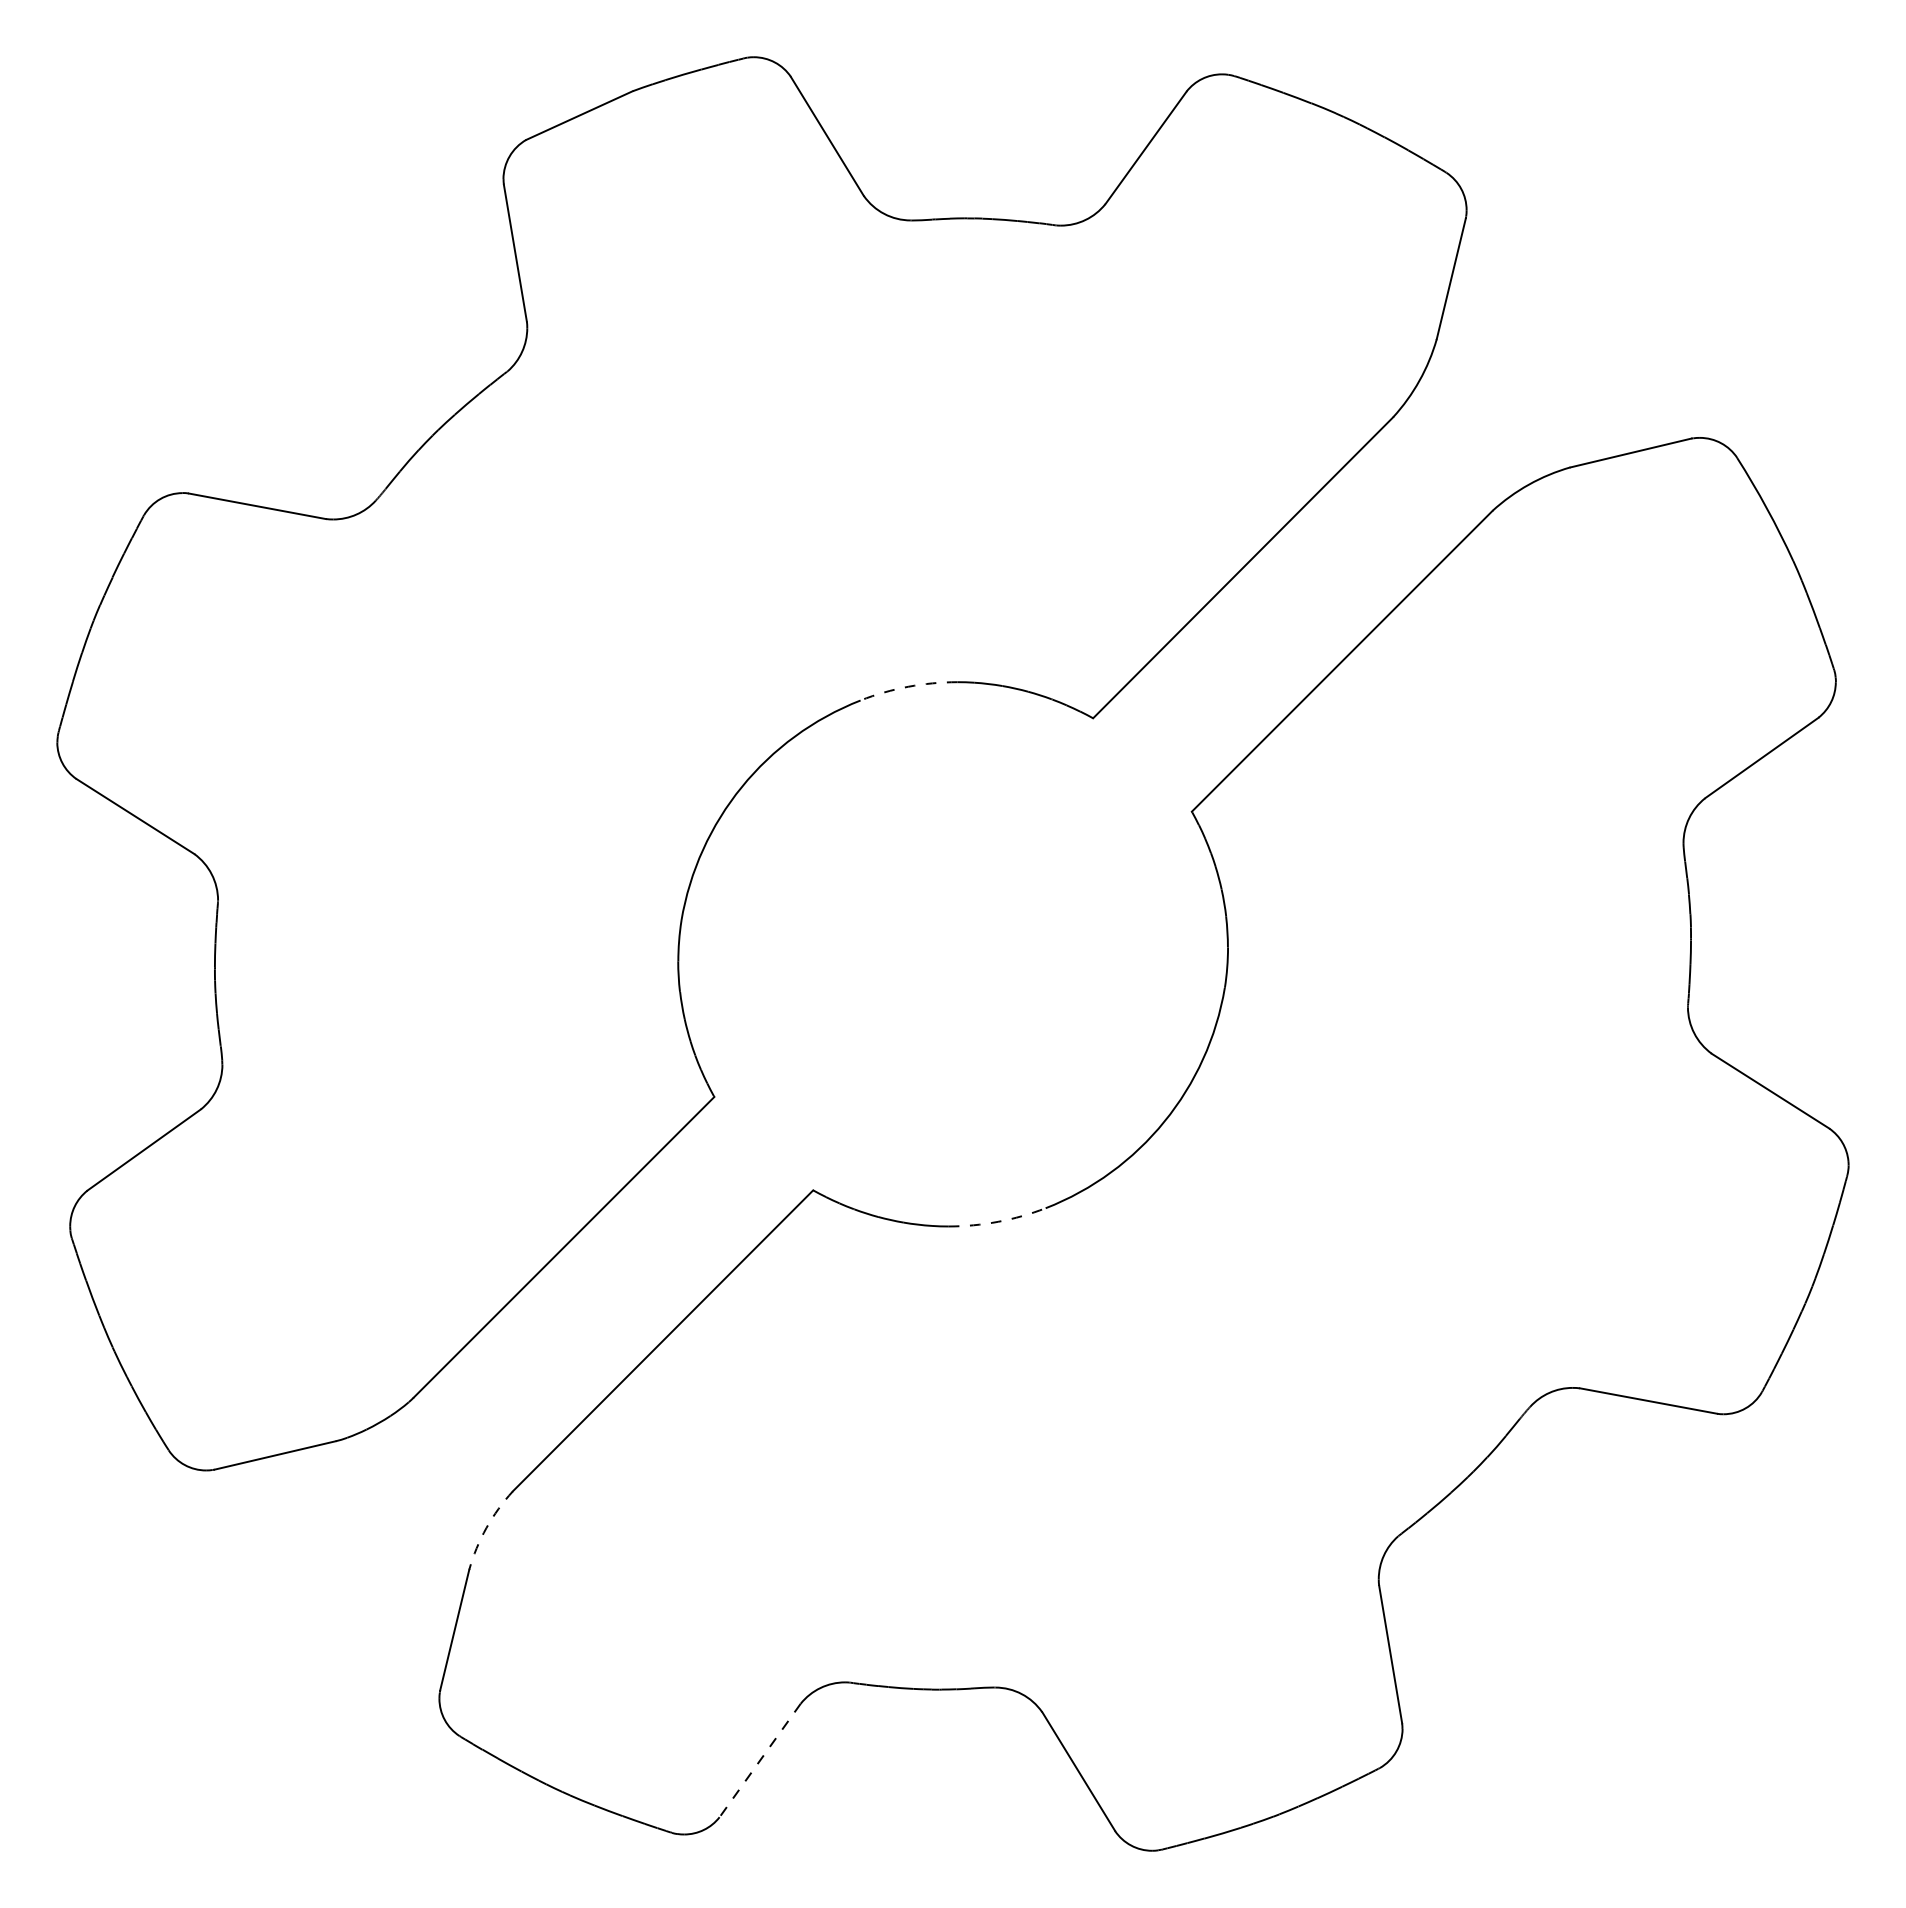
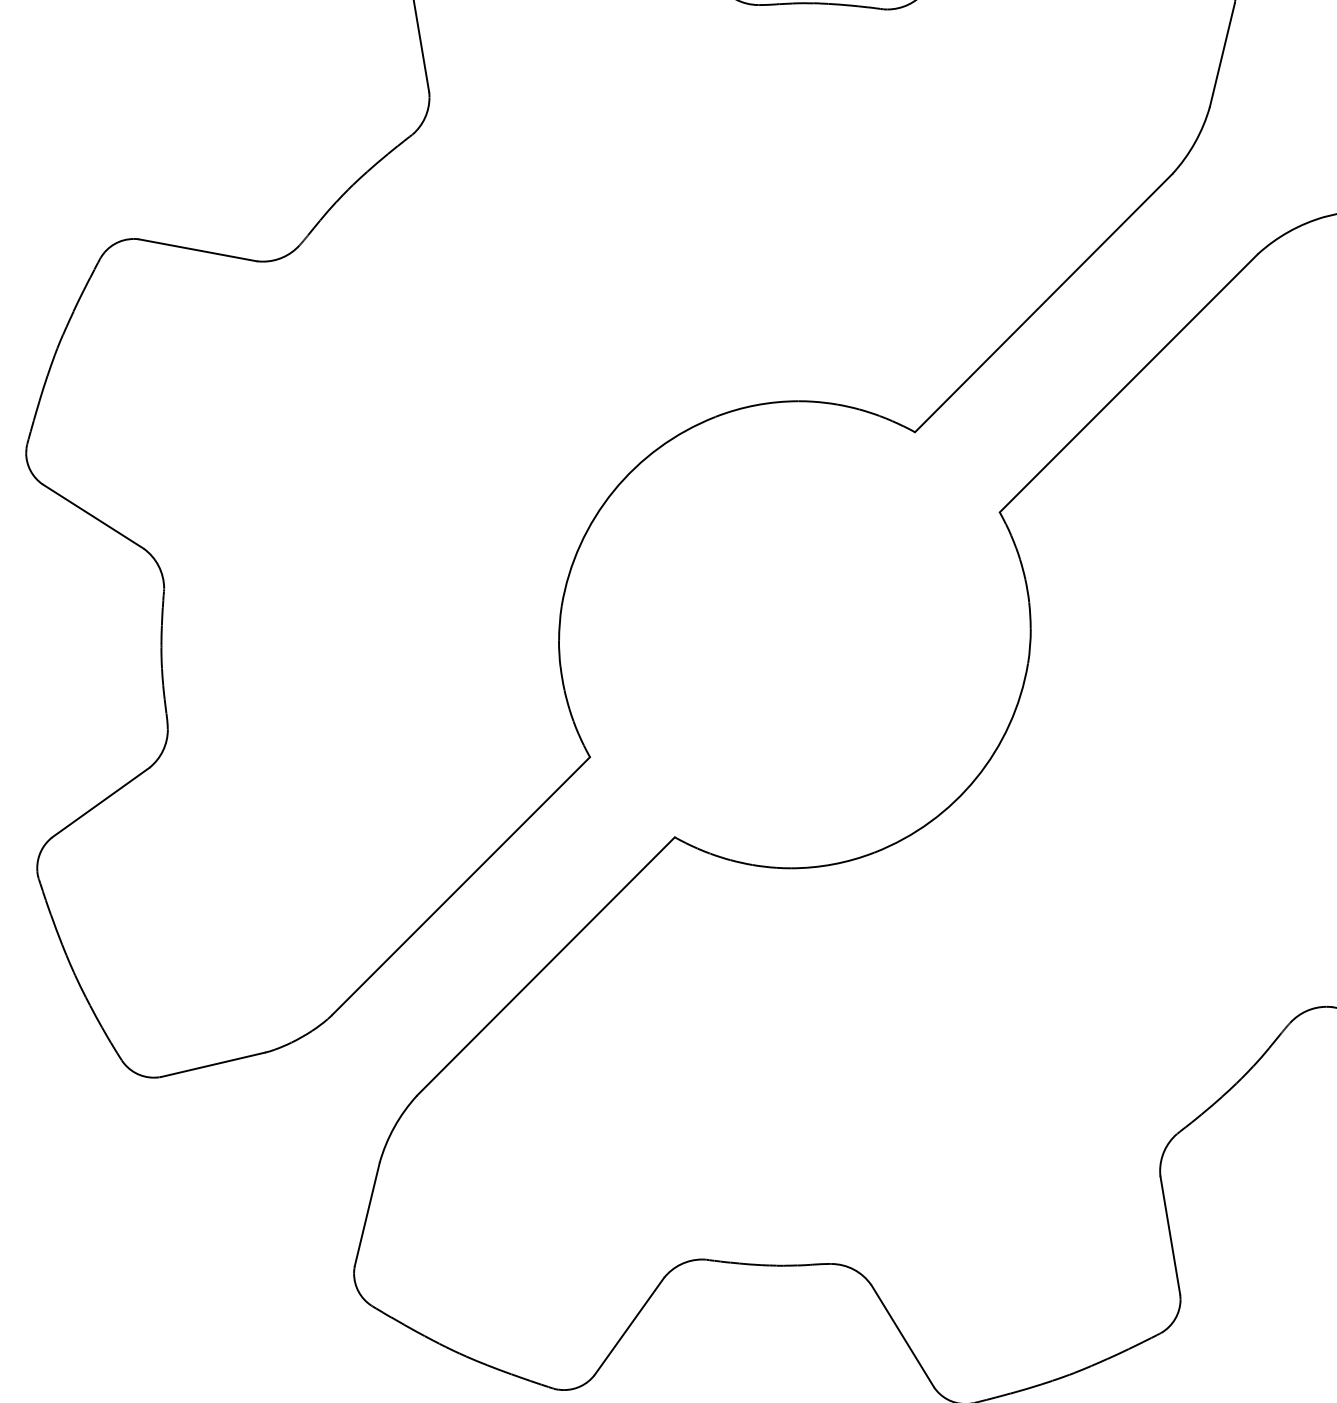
arc: (908, 686) -> (756, 404), dashed -> solid
arc: (998, 1221) -> (833, 864), dashed -> solid
arc: (486, 1528) -> (394, 1127), dashed -> solid
line: (760, 1760) -> (629, 1326), dashed -> solid

